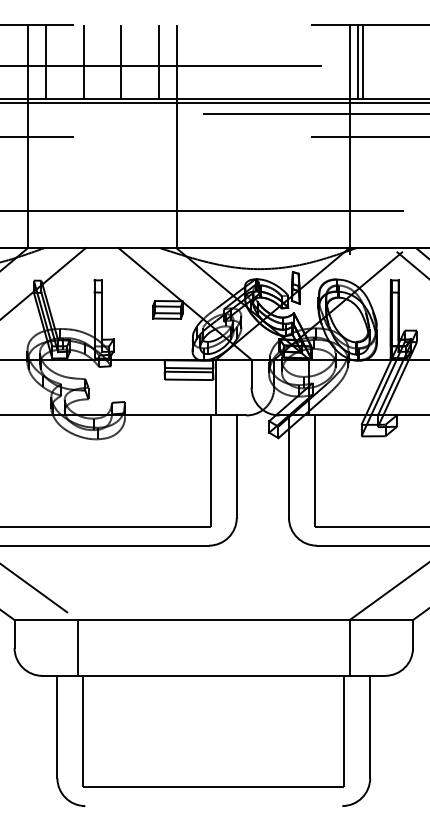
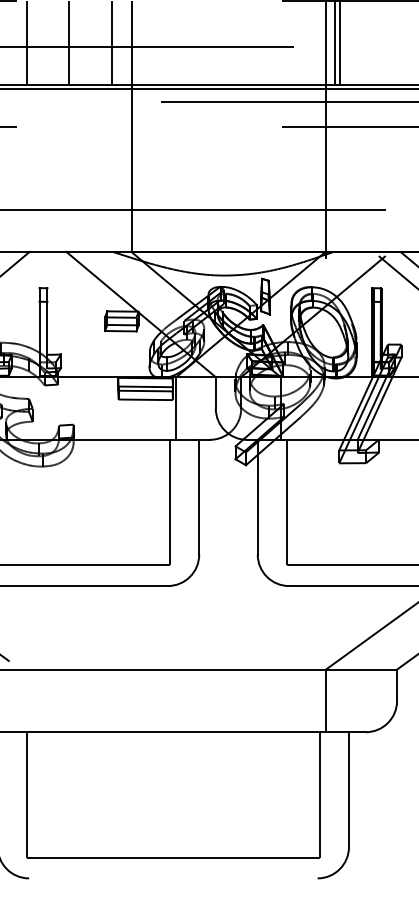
line: (77, 647) -> (20, 700), removed

